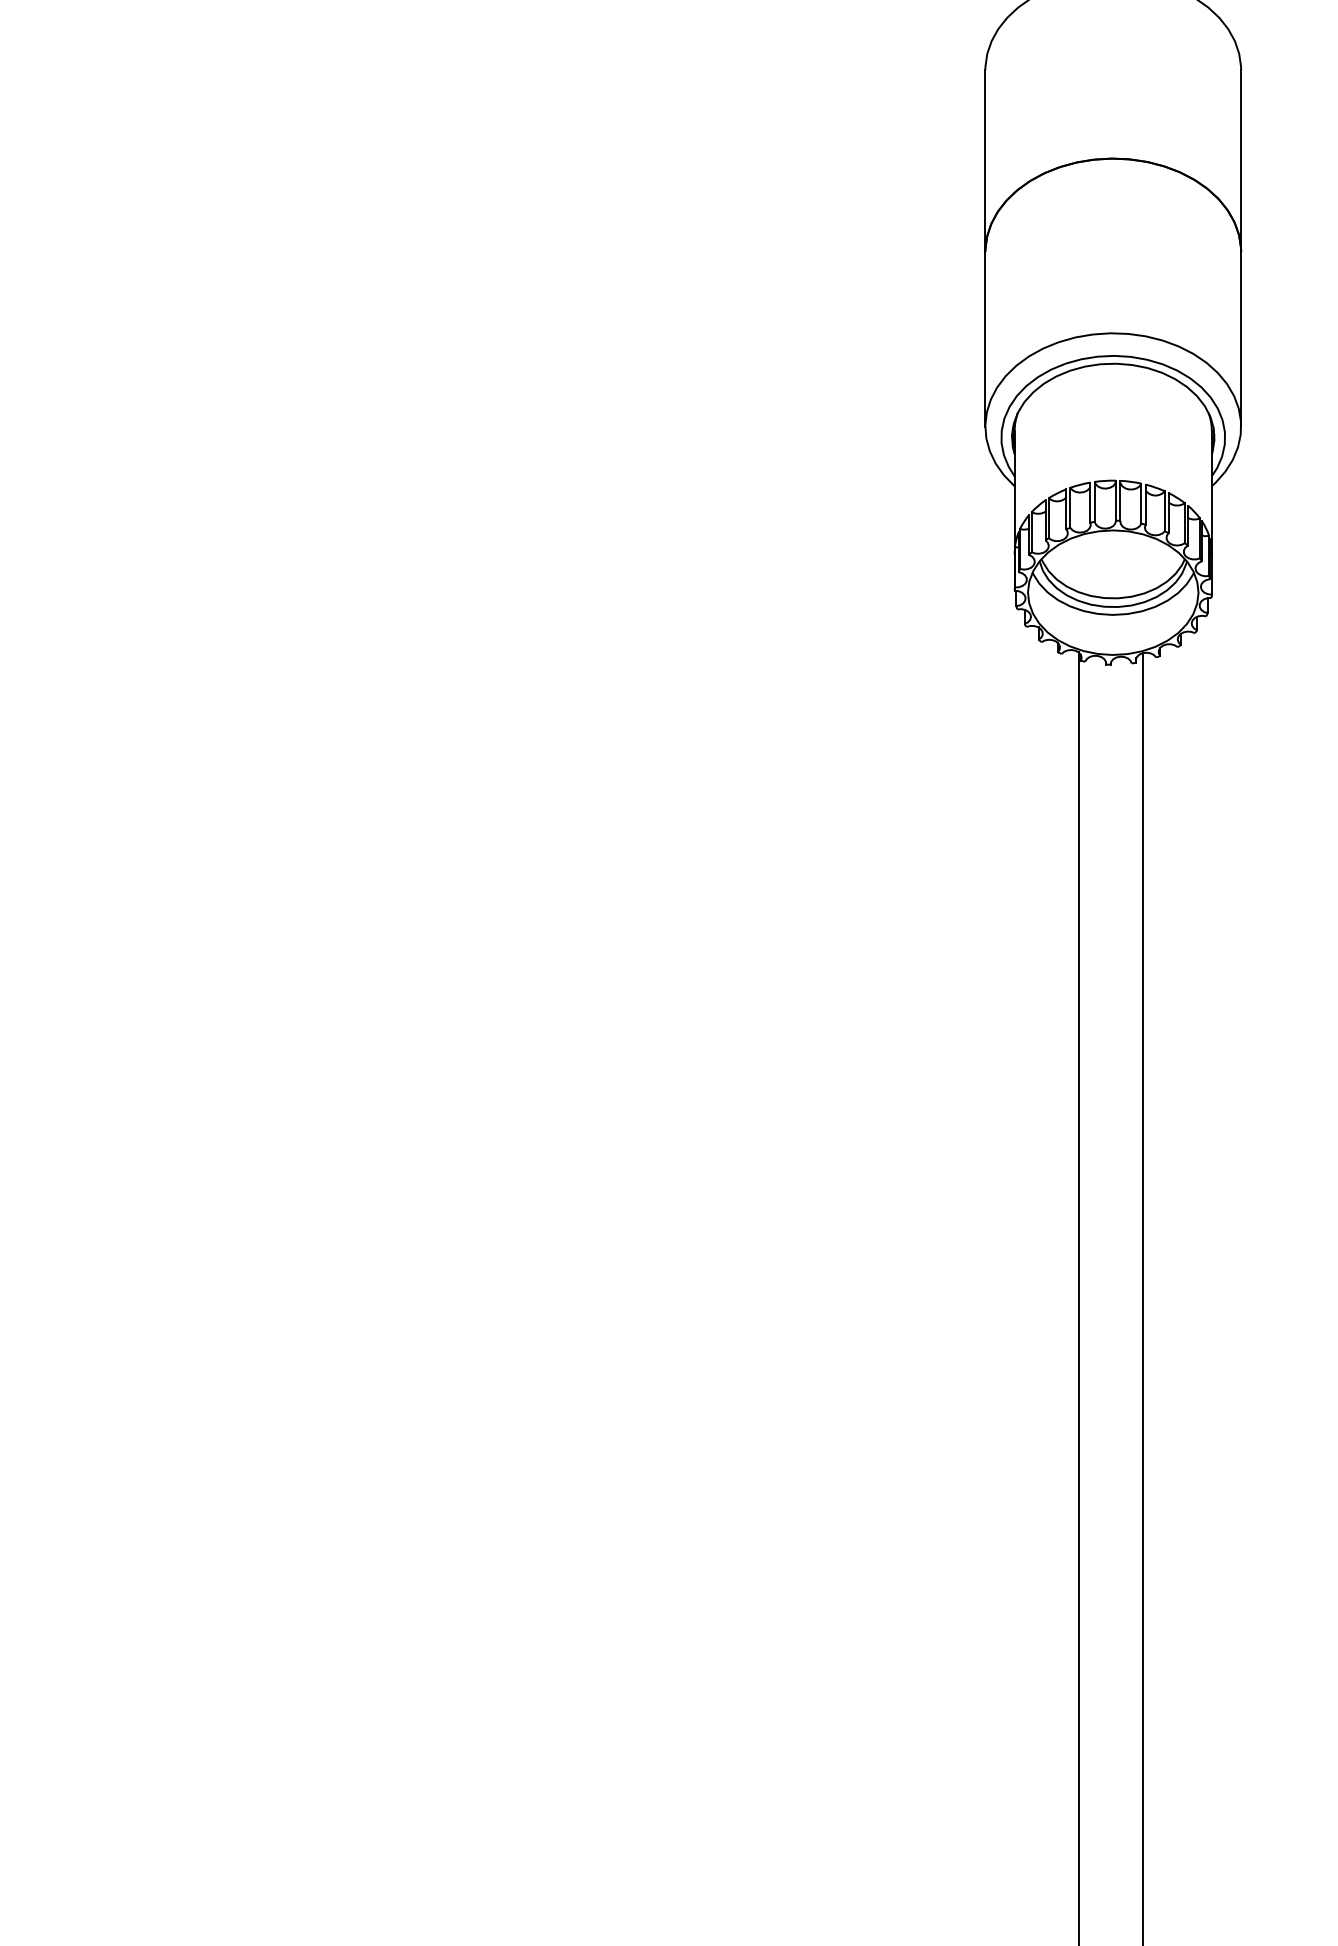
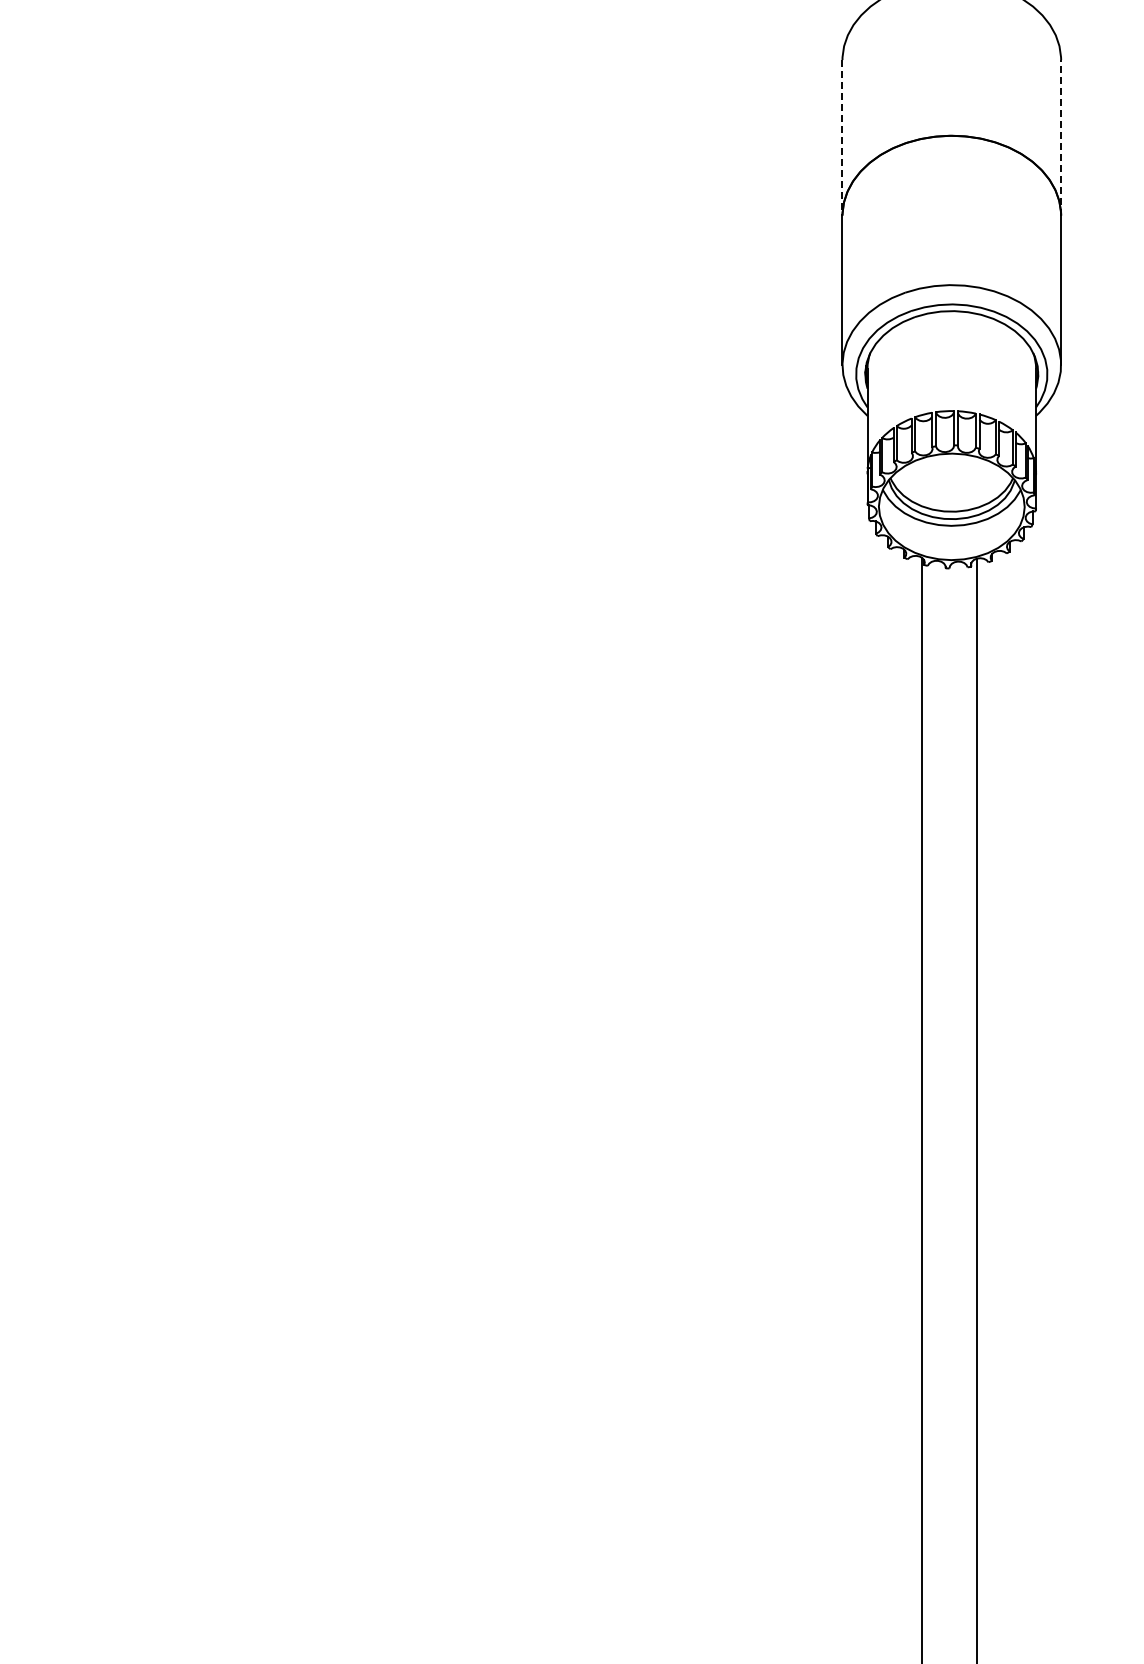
line: (985, 160) -> (842, 137), solid -> dashed
line: (1241, 160) -> (1061, 137), solid -> dashed

